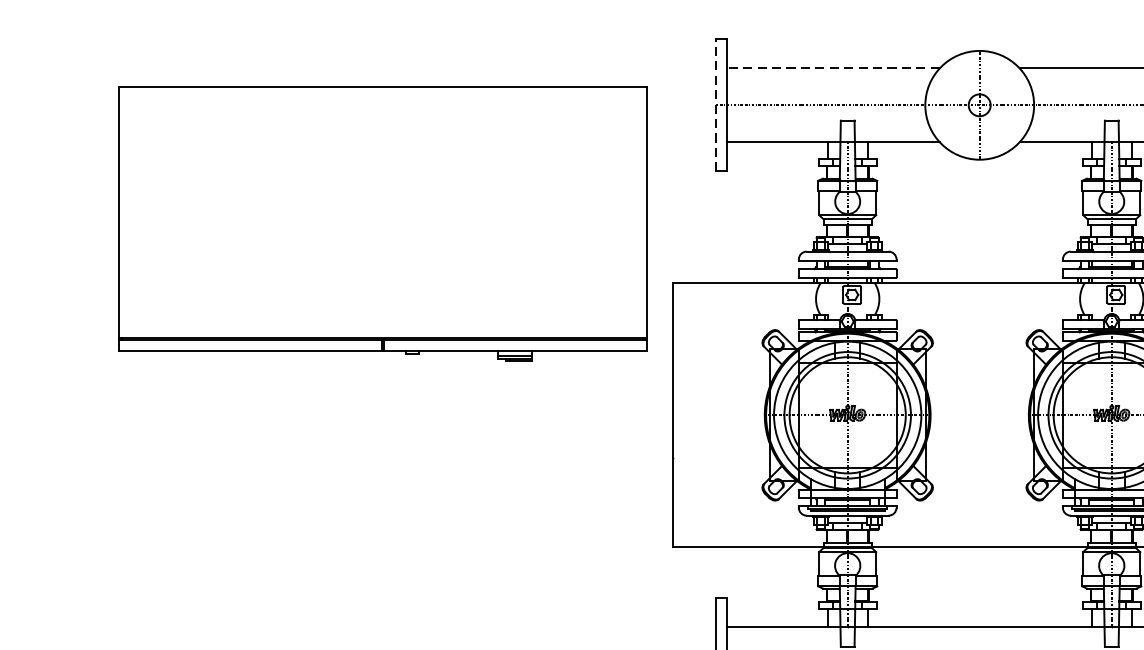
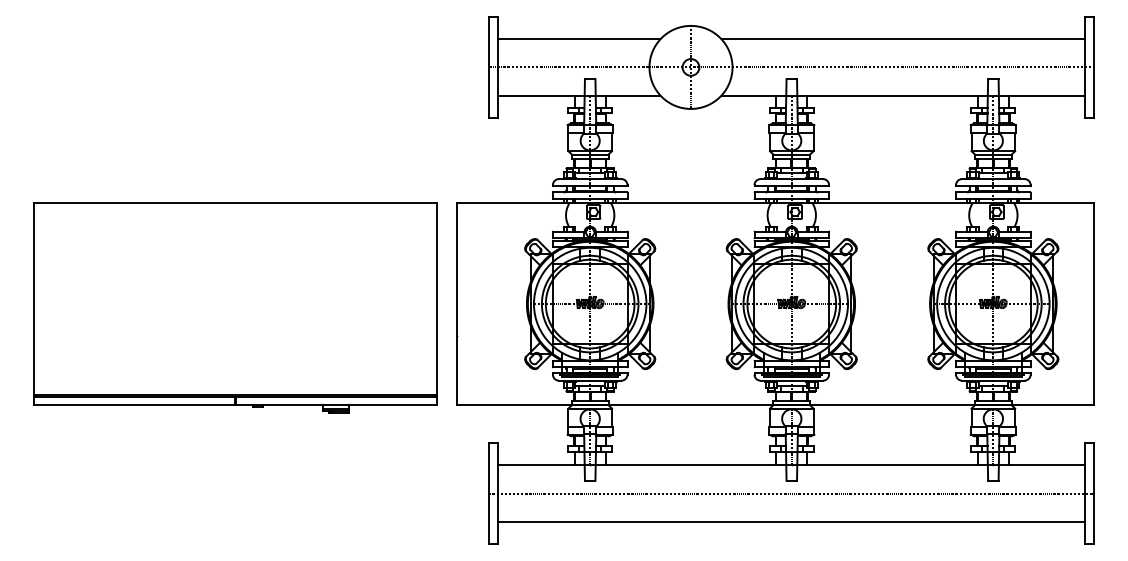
line: (832, 68) -> (578, 39), dashed -> solid
line: (715, 104) -> (489, 66), dashed -> solid
part: (383, 223) -> (235, 307), moved

